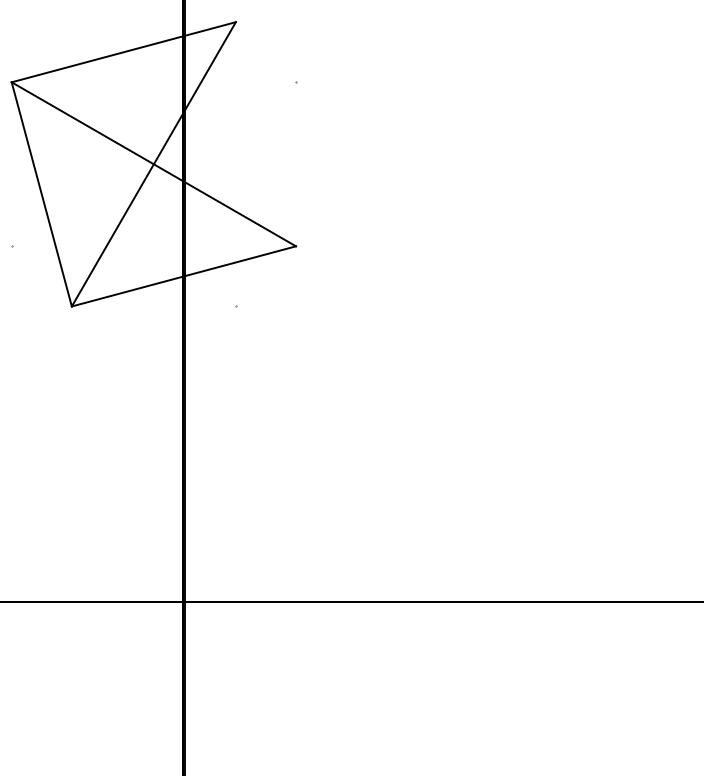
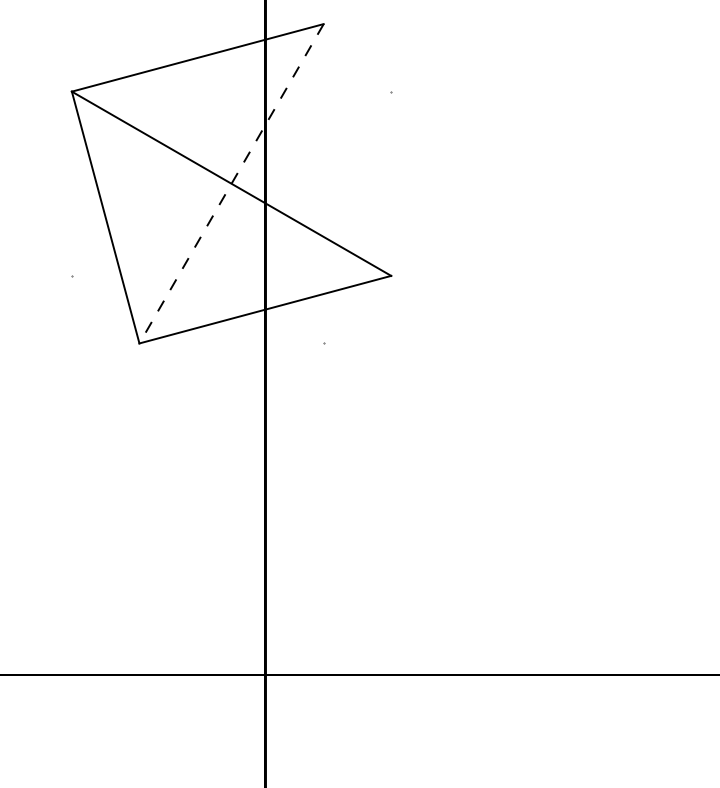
line: (153, 164) -> (231, 183), solid -> dashed

